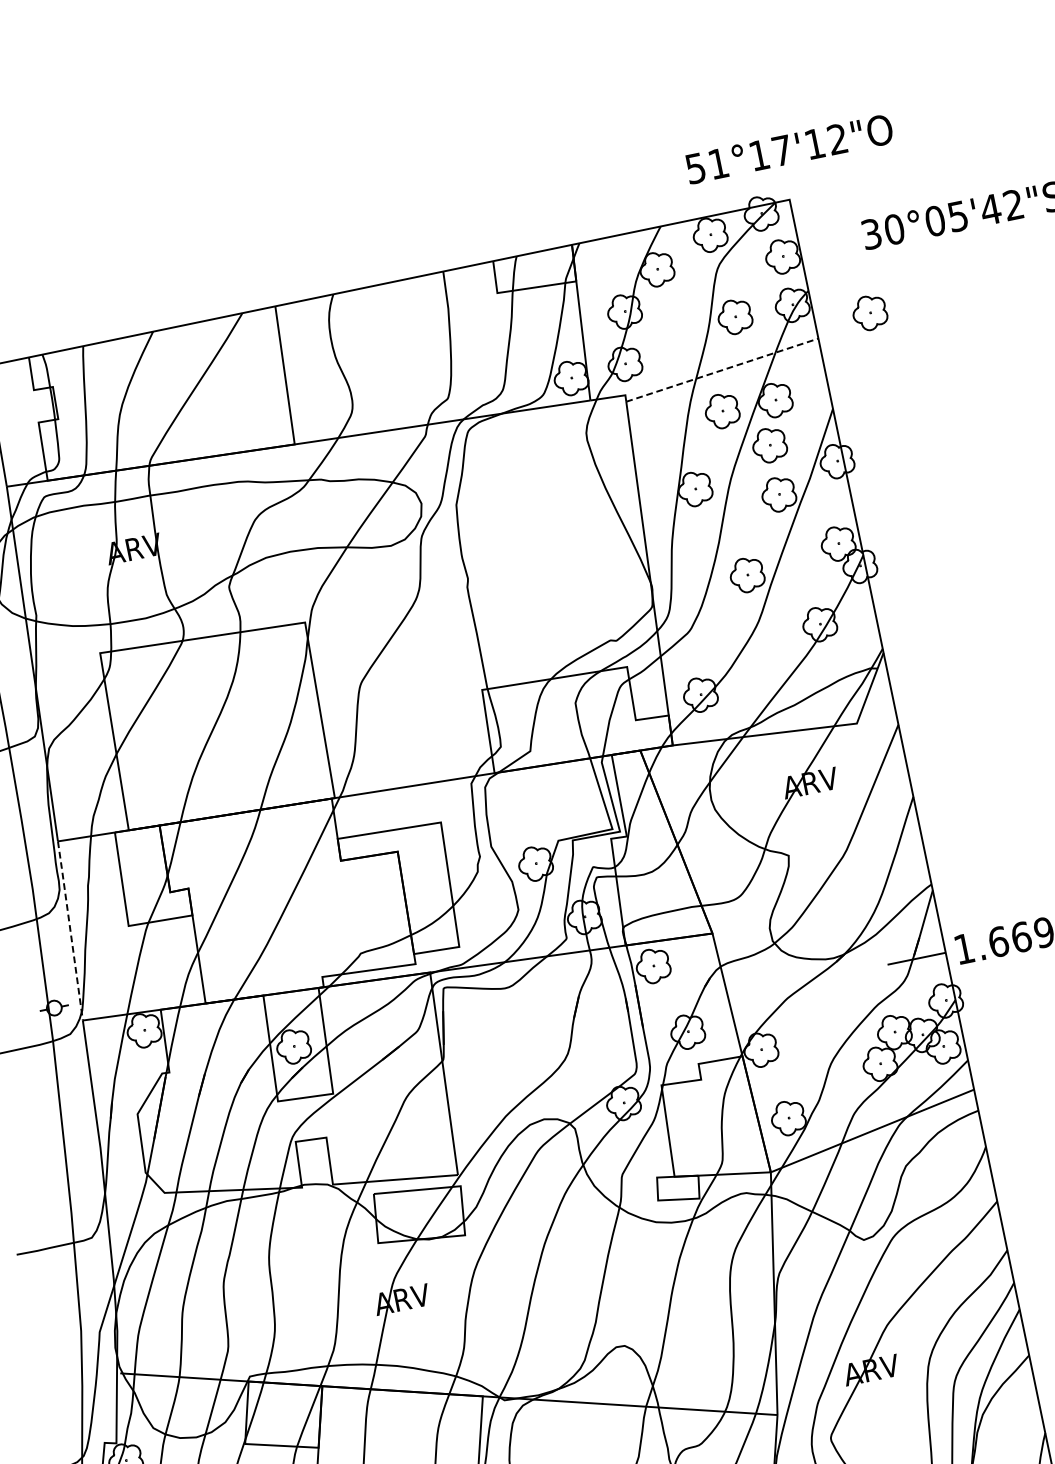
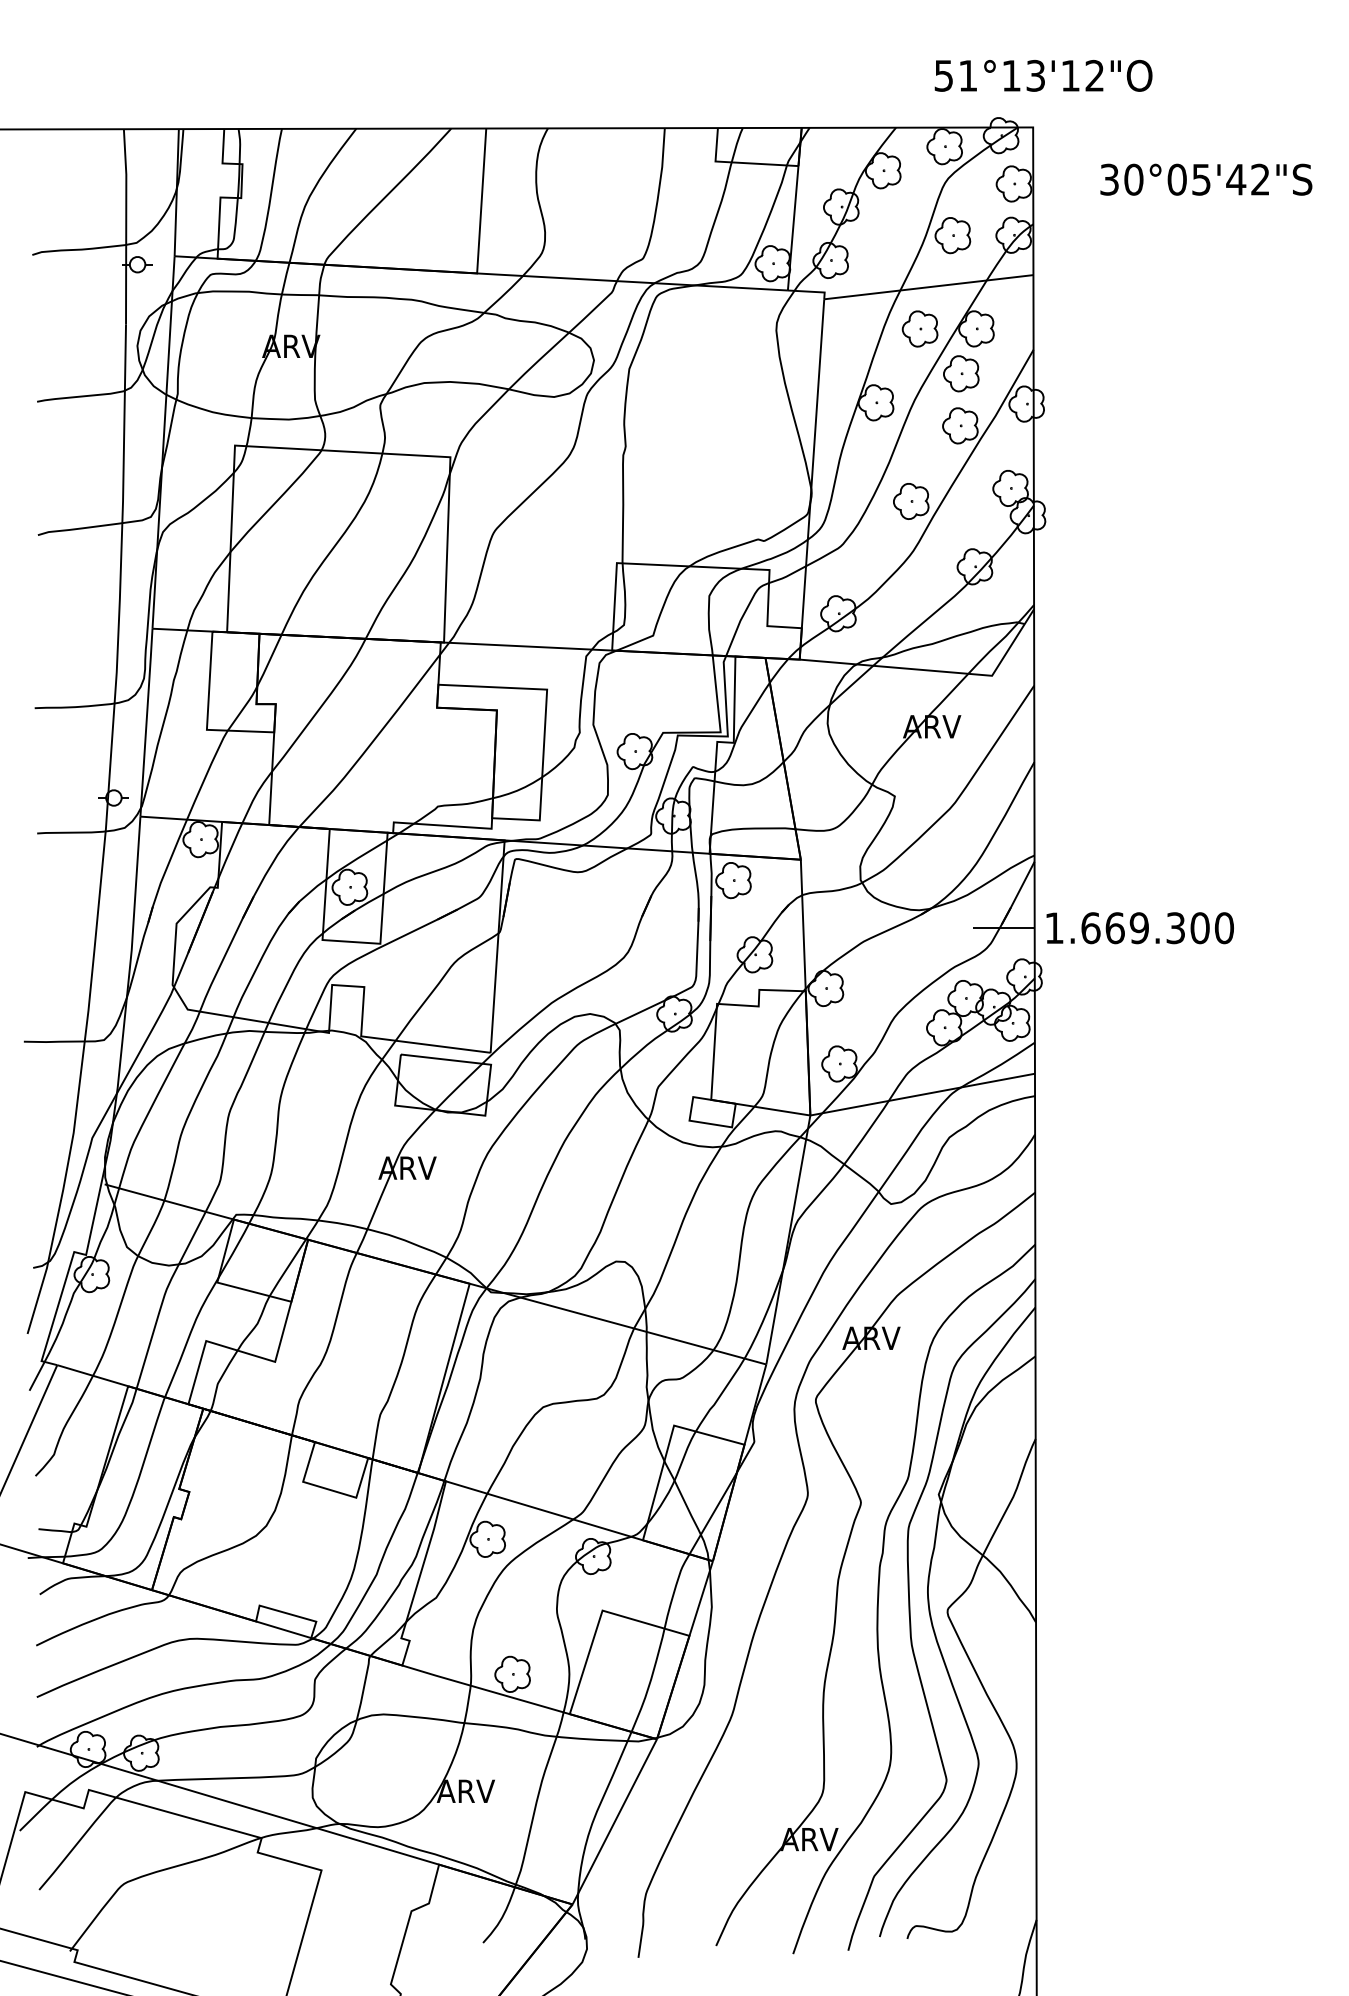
text: (781, 150) -> (1035, 75), 51°17'12"O -> 51°13'12"O
part: (870, 312) -> (1091, 259), removed
line: (723, 370) -> (929, 287), dashed -> solid
line: (70, 929) -> (146, 721), dashed -> solid

